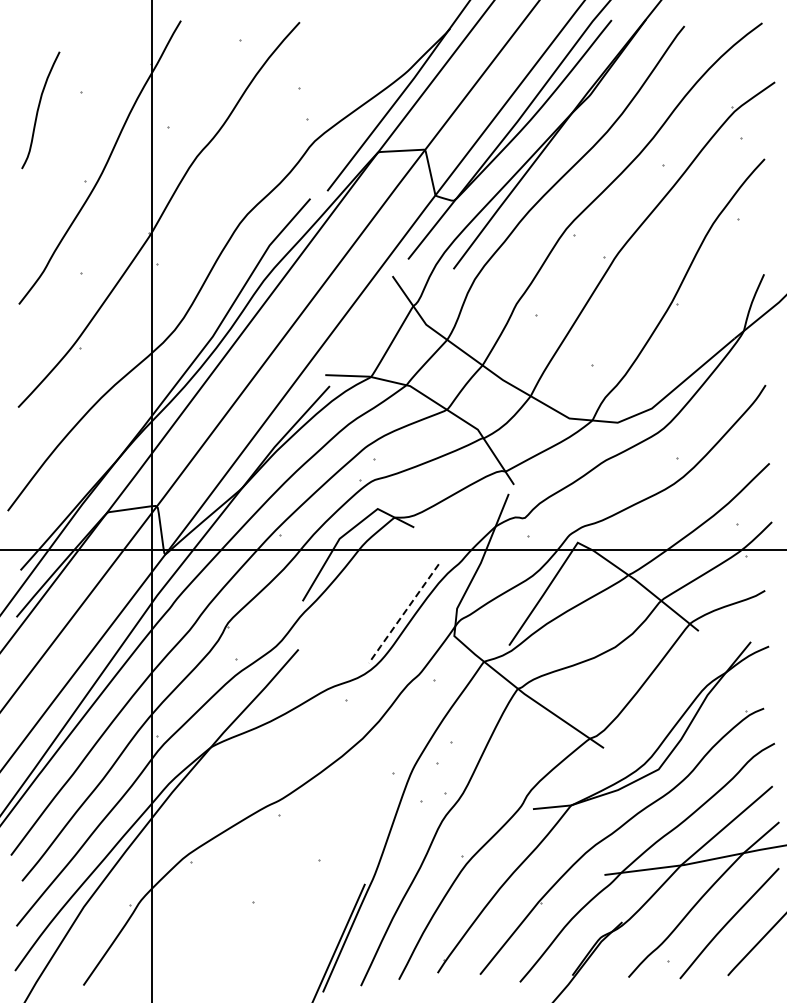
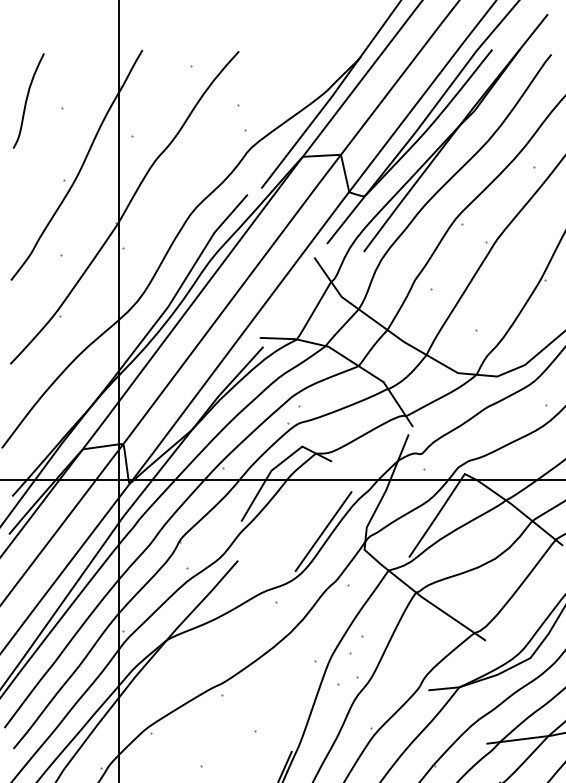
curve: (38, 110) -> (26, 101), moved
line: (403, 614) -> (323, 532), dashed -> solid

